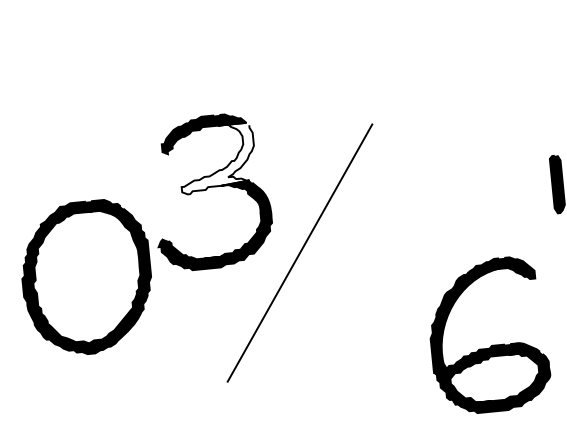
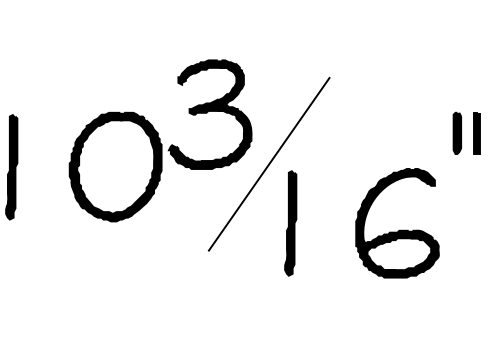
fill: (216, 157) -> (216, 90), added
part: (337, 332) -> (290, 223), added
part: (491, 344) -> (399, 229), moved

